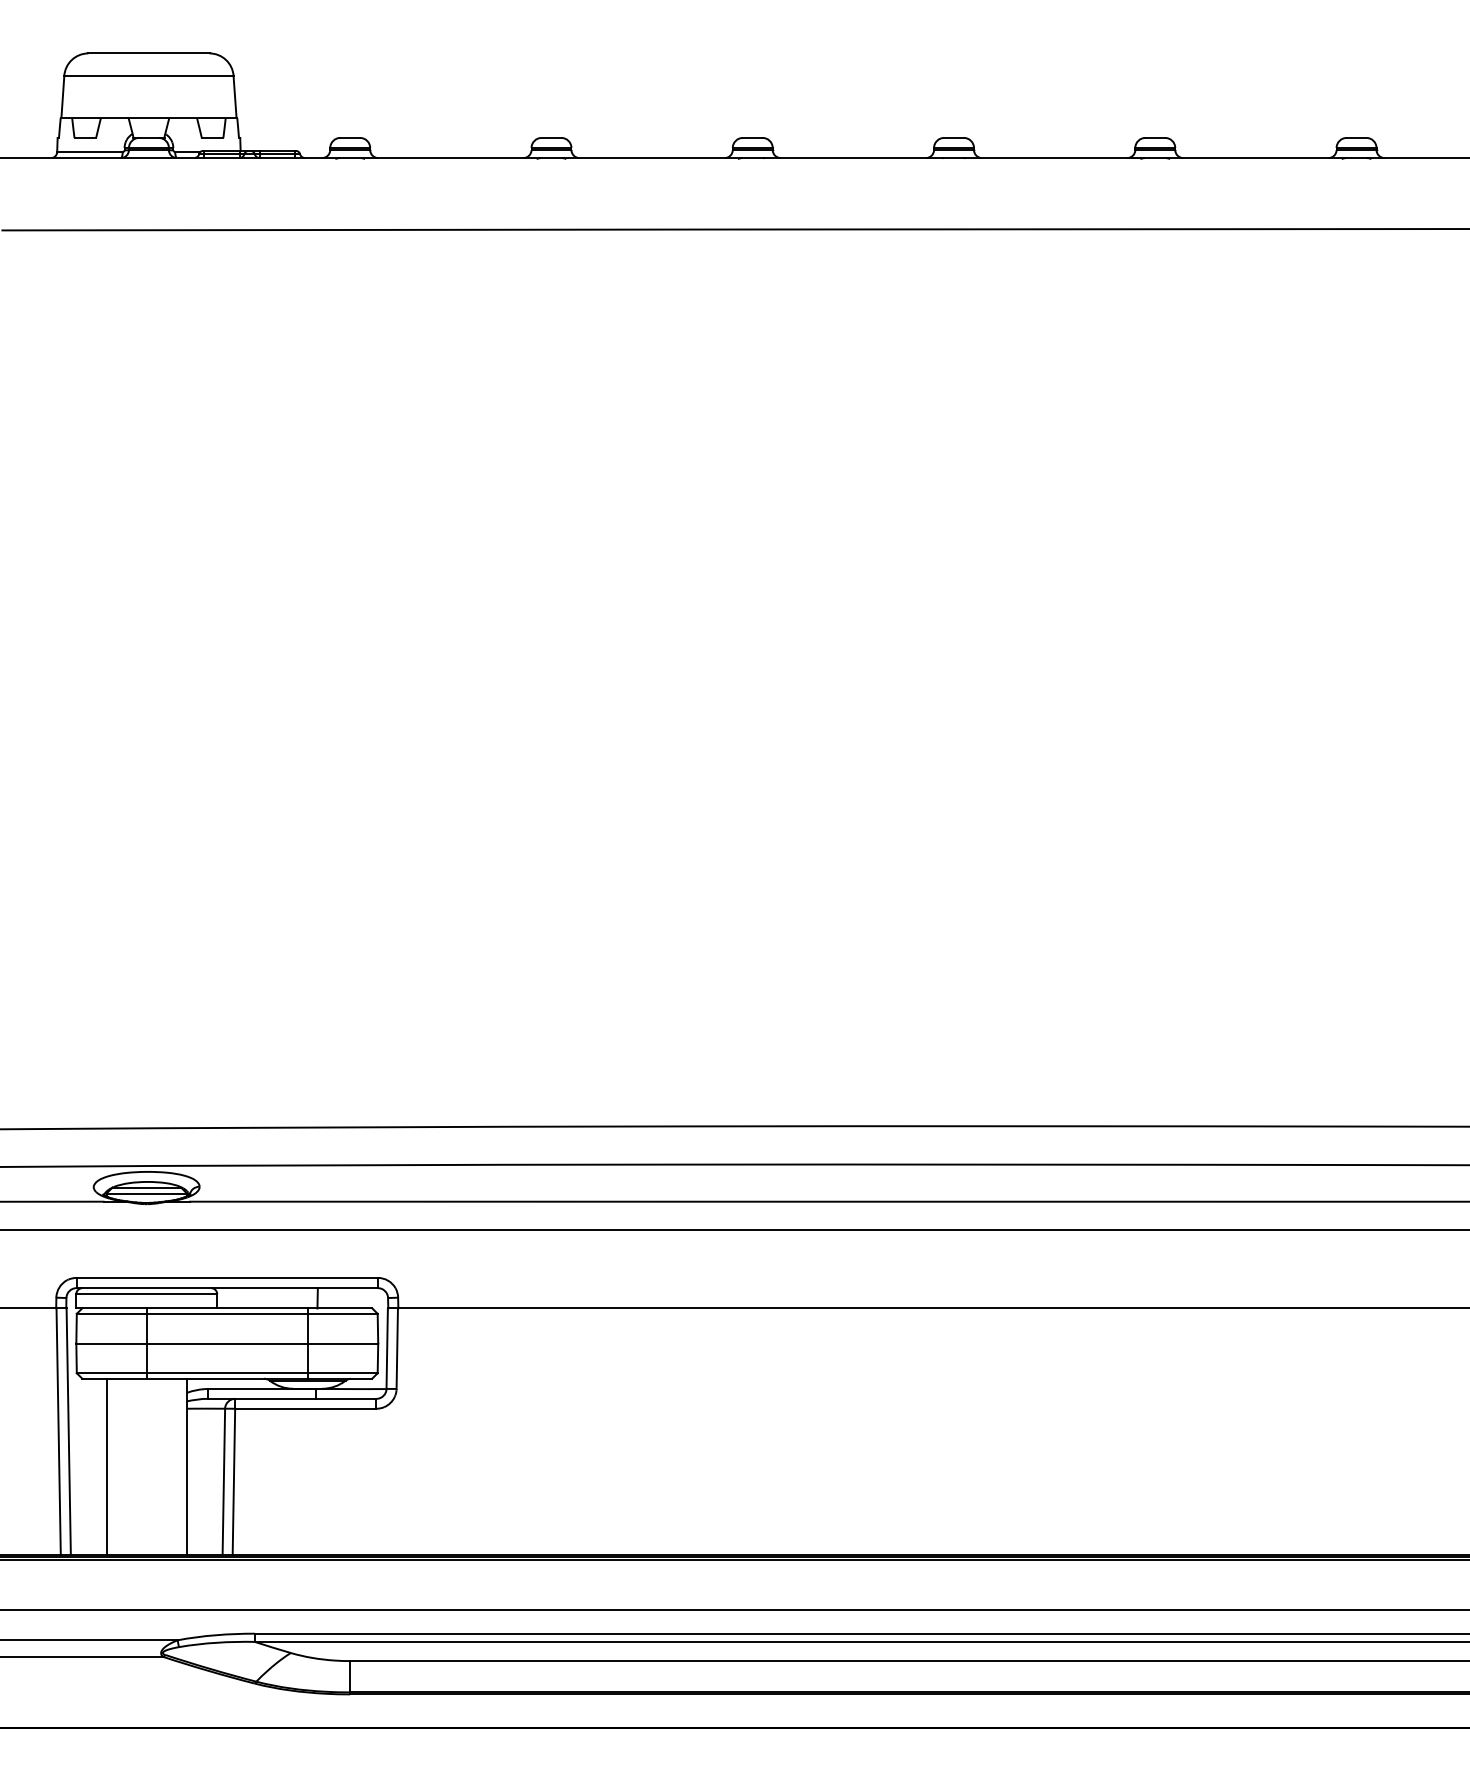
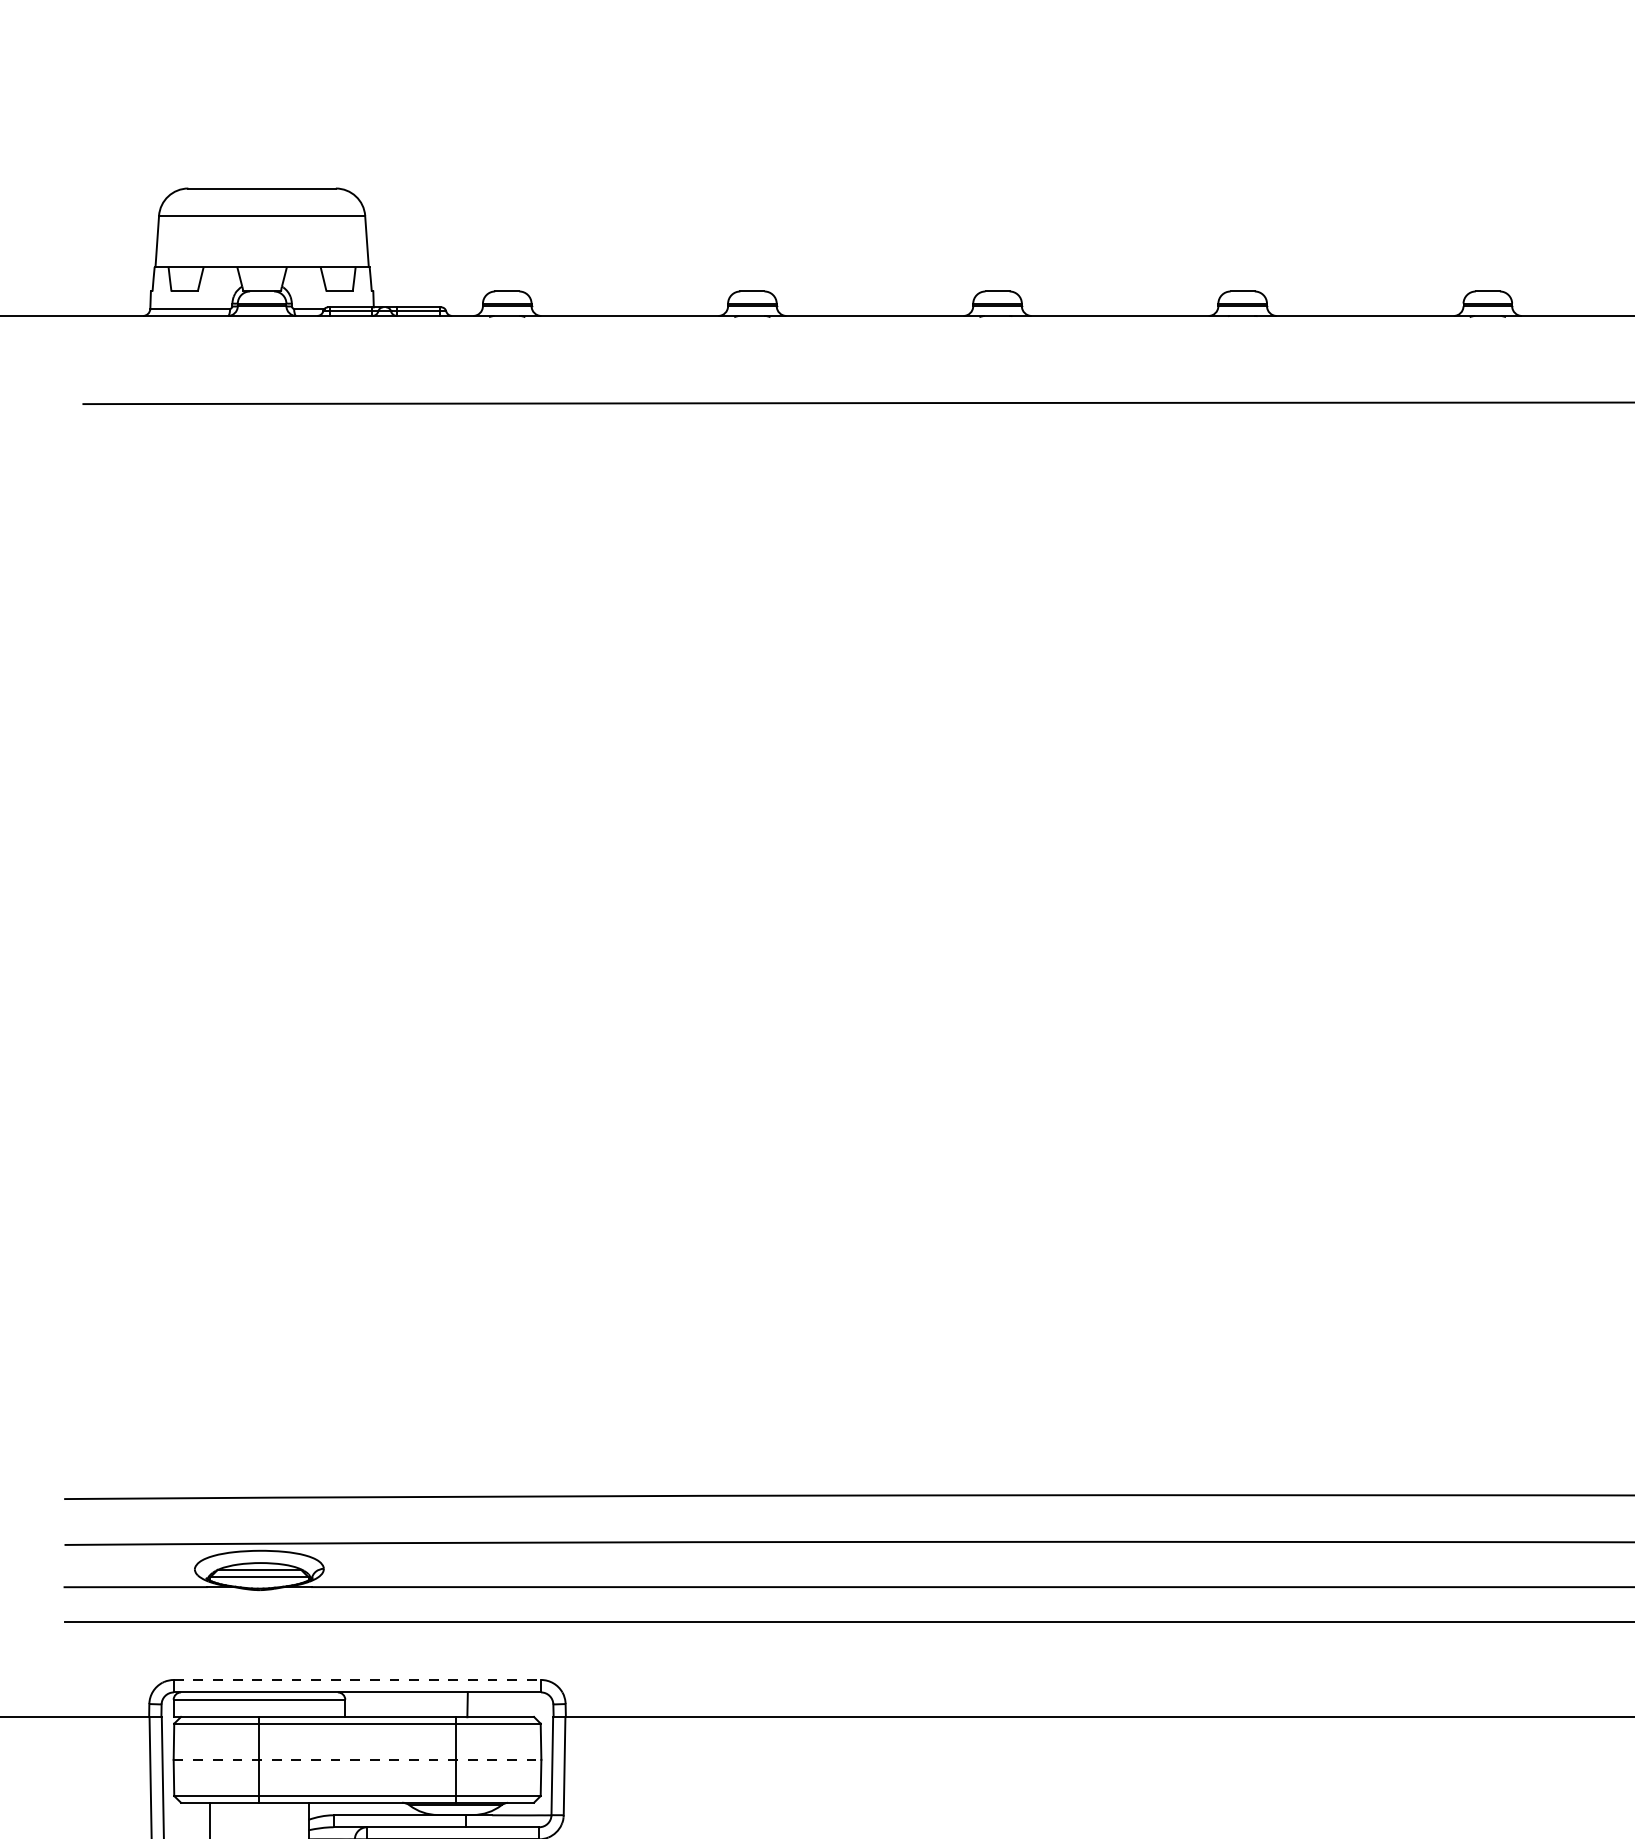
line: (227, 1277) -> (357, 1679), solid -> dashed
line: (227, 1343) -> (357, 1759), solid -> dashed

